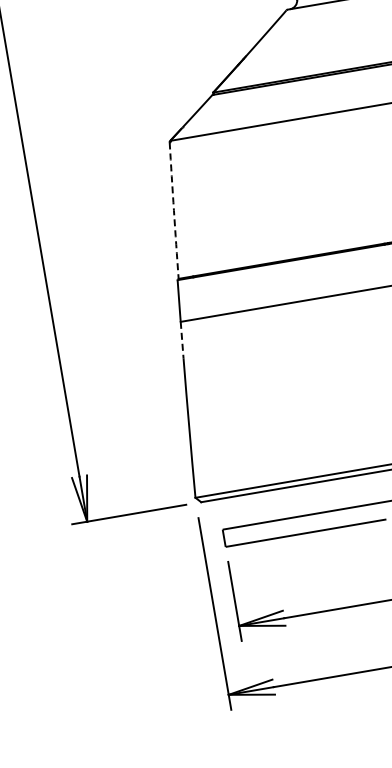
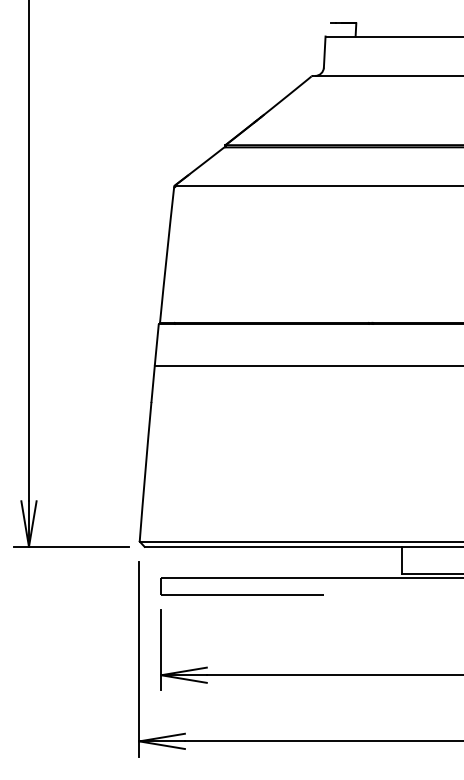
arc: (173, 210) -> (166, 254), dashed -> solid
line: (182, 340) -> (153, 384), dashed -> solid

